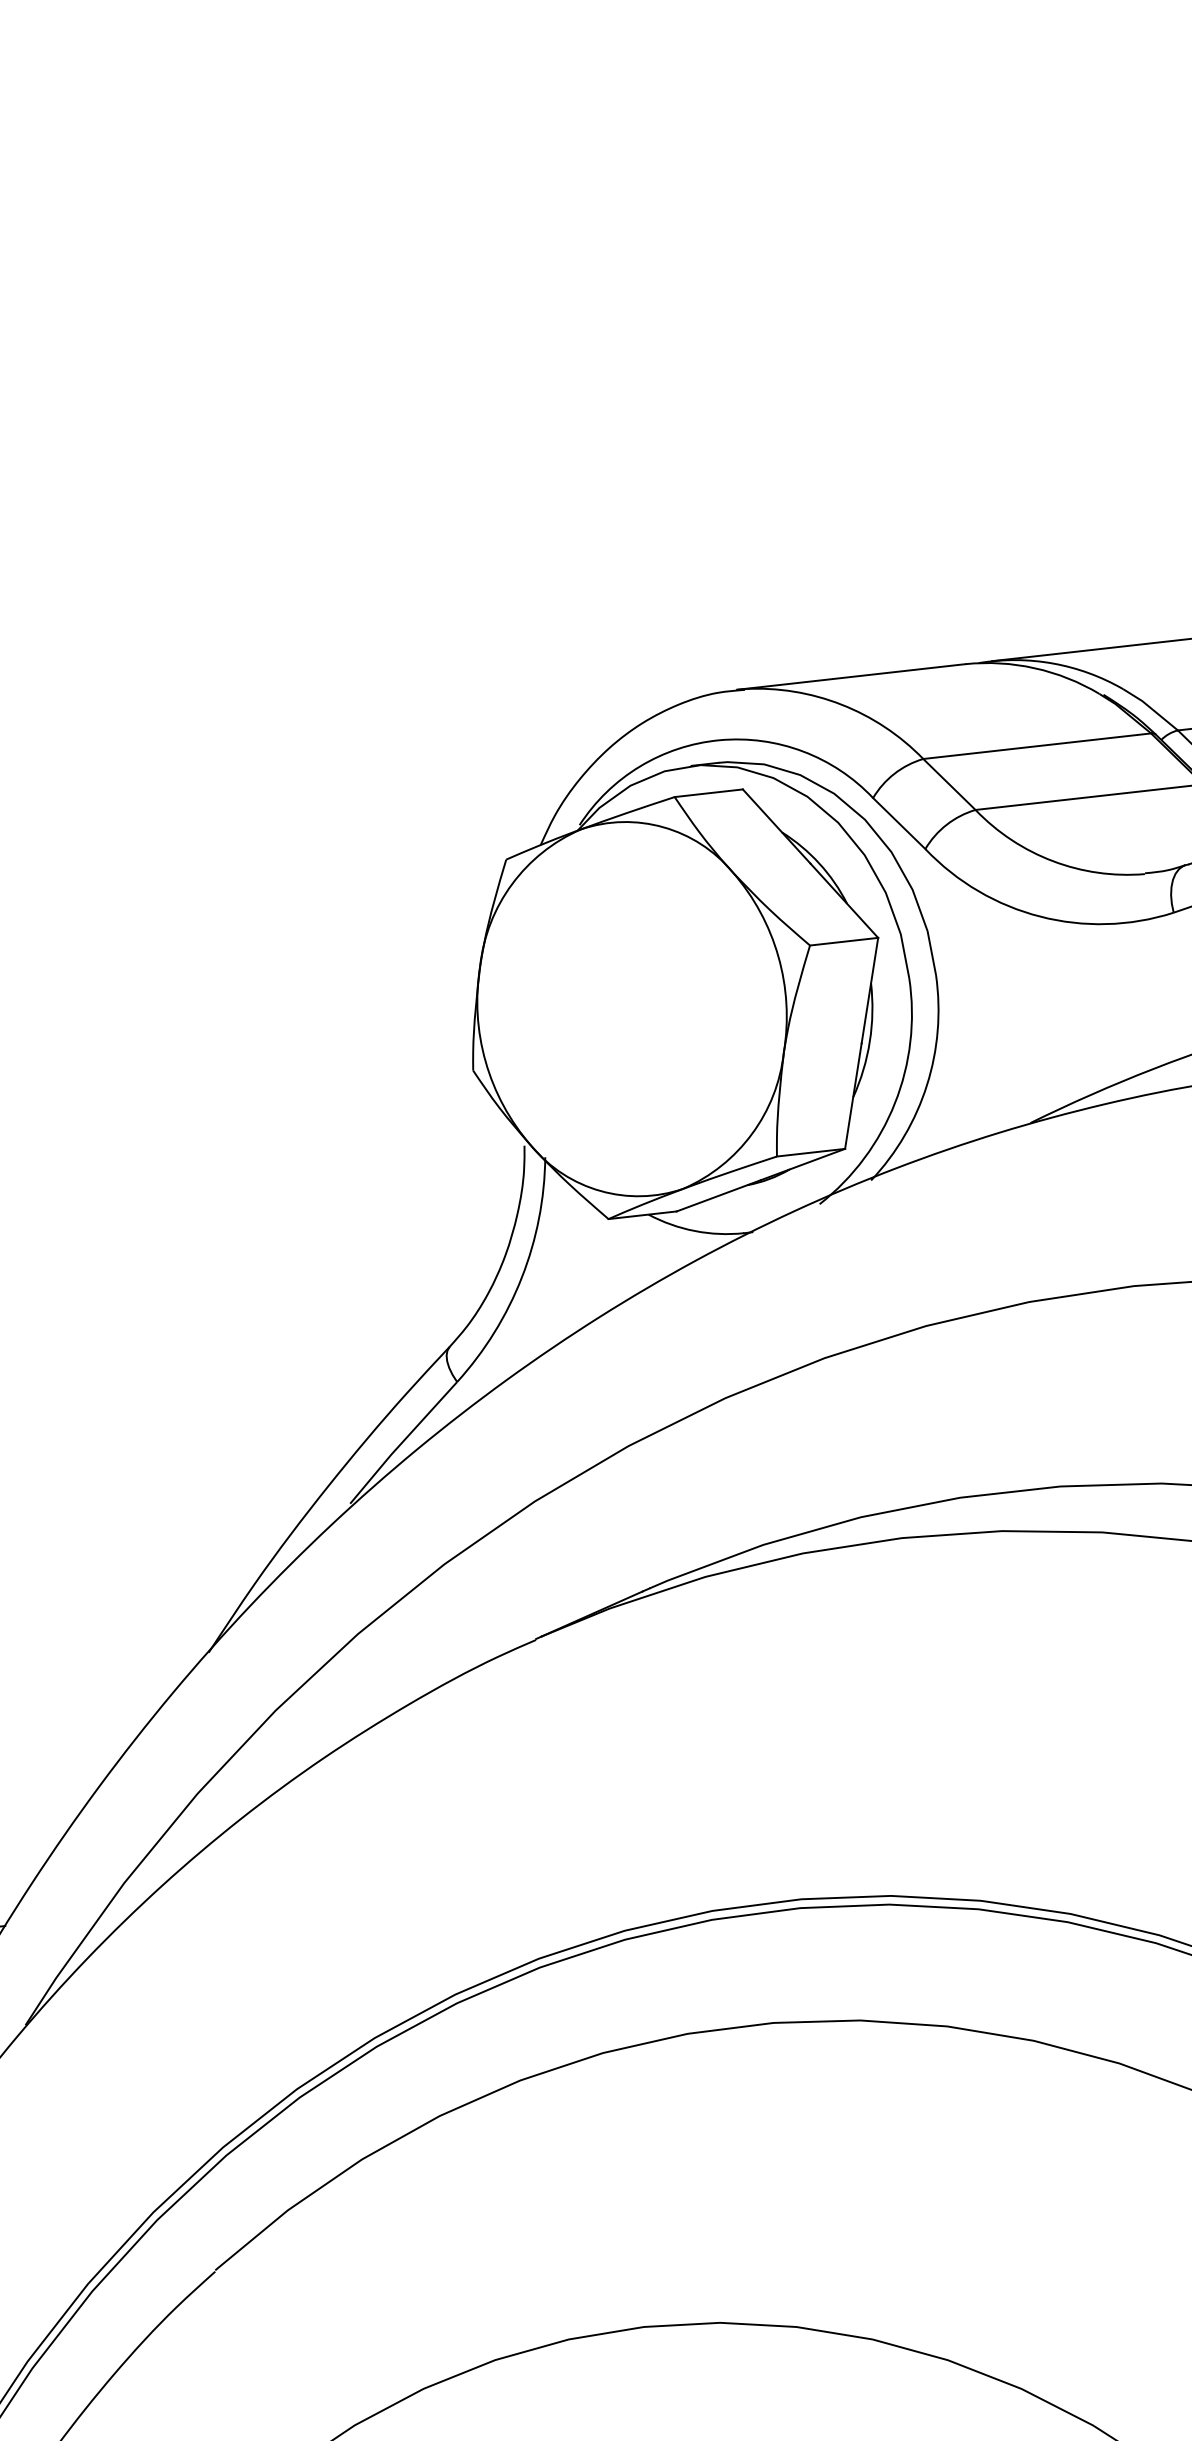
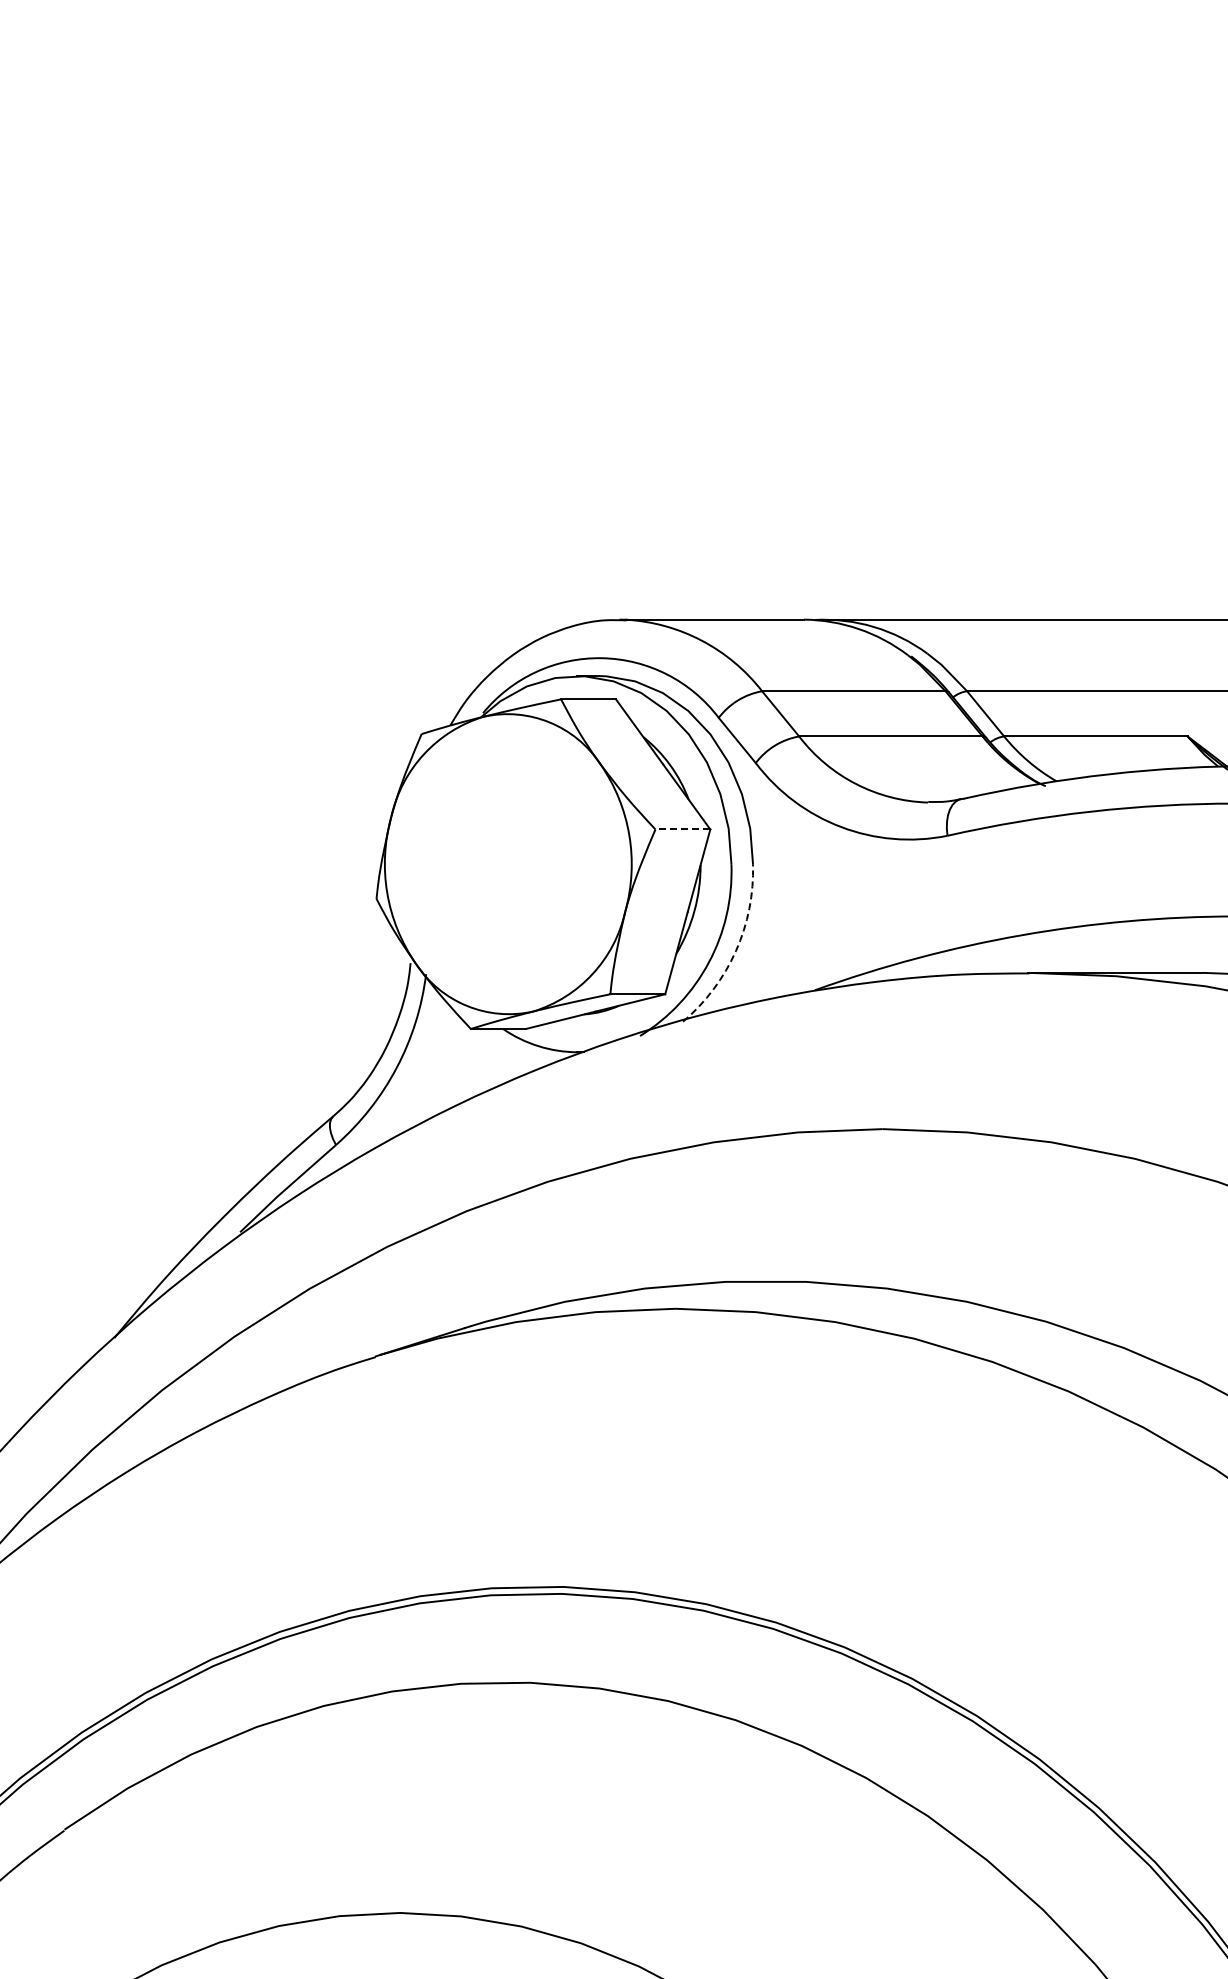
line: (843, 941) -> (682, 829), solid -> dashed
arc: (927, 1084) -> (736, 950), solid -> dashed

